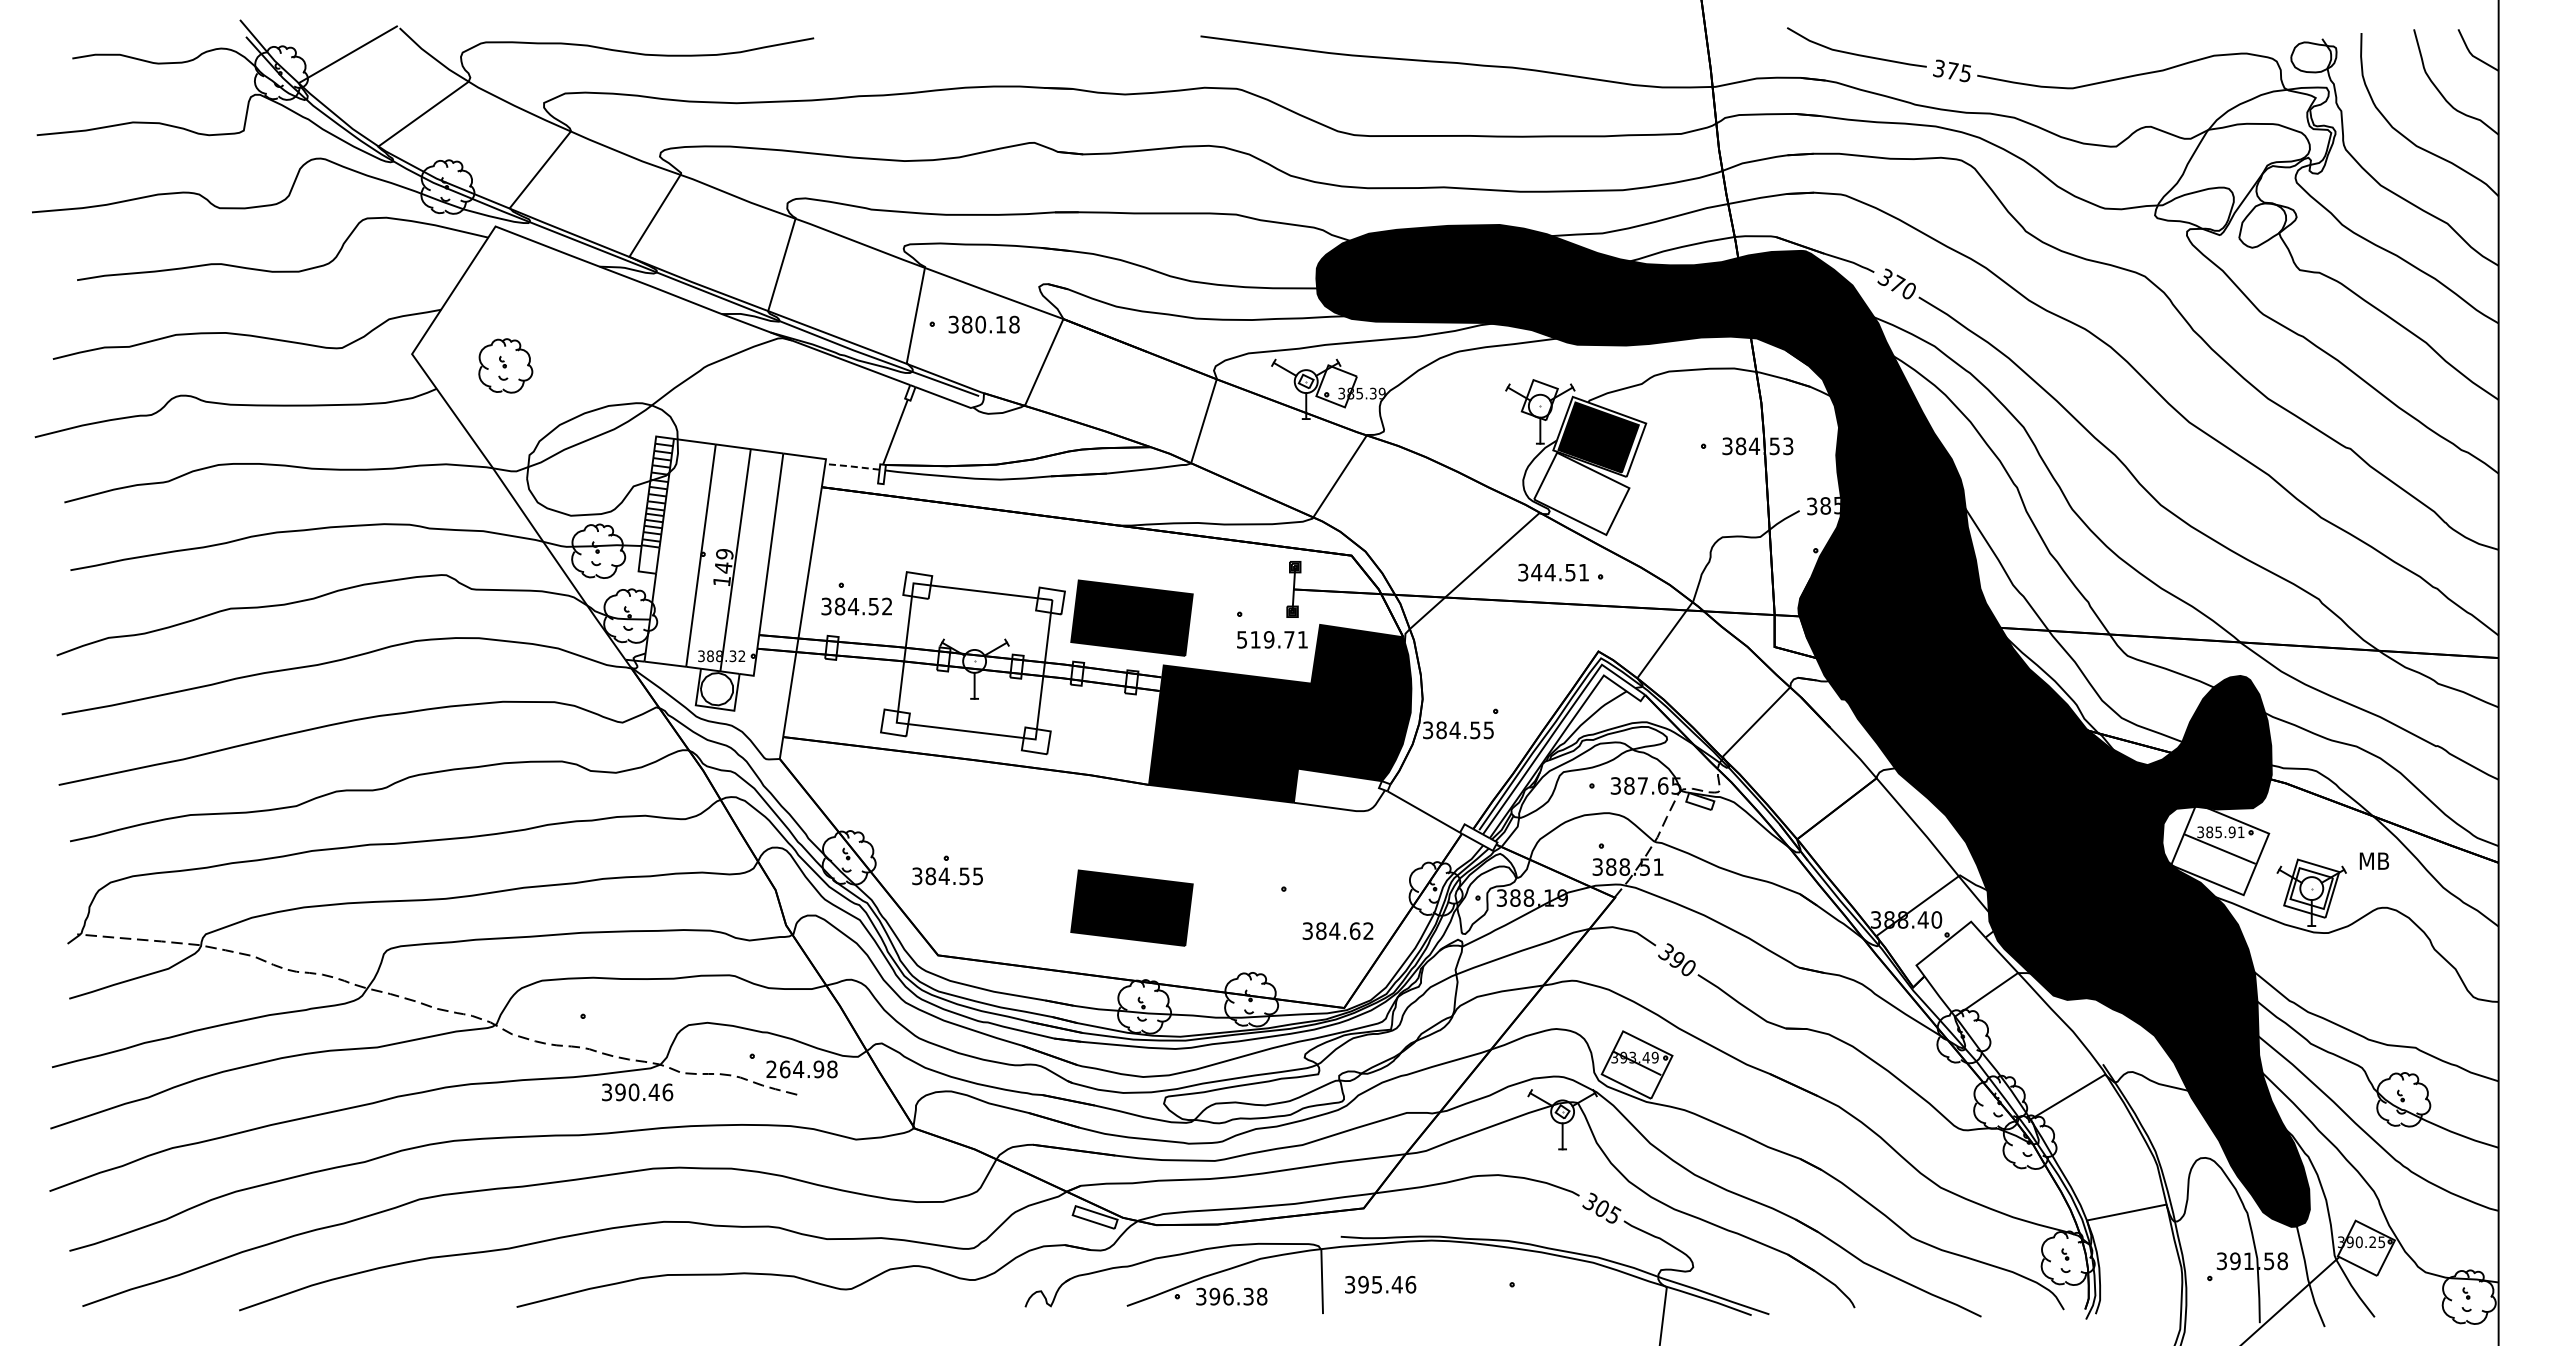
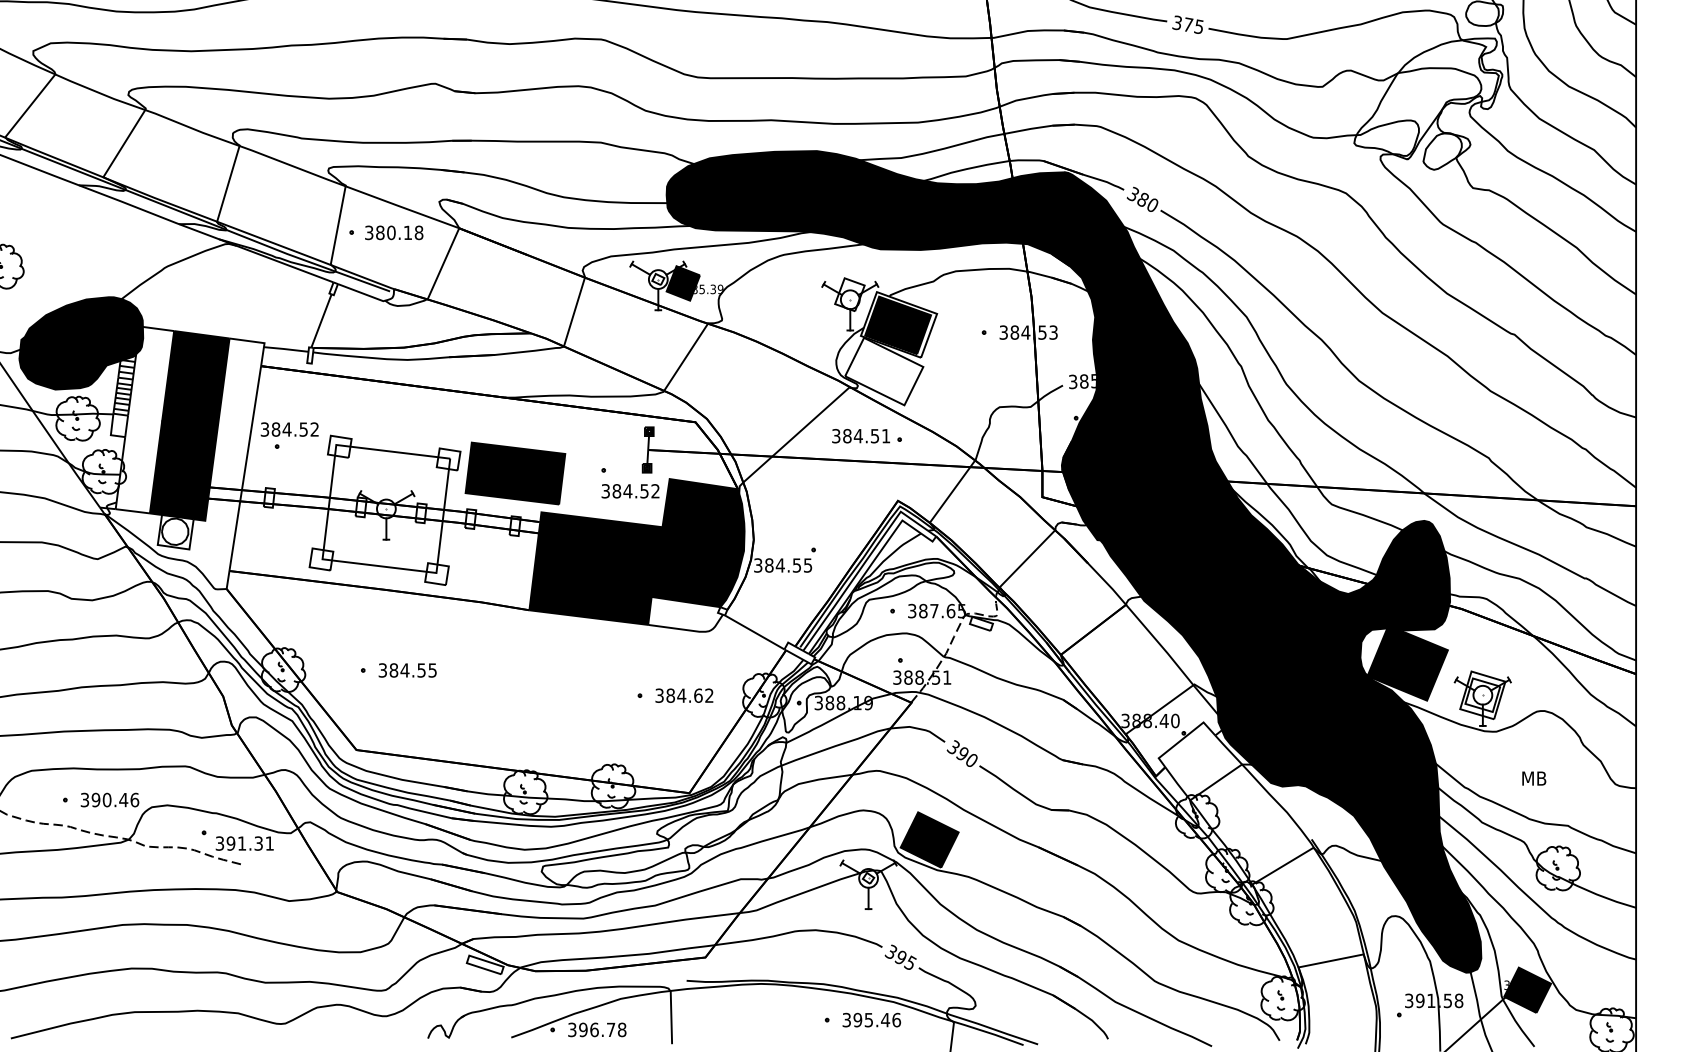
text: (1897, 283) -> (1143, 199), 370 -> 380
fill: (1336, 386) -> (683, 283), added
fill: (602, 459) -> (81, 343), added
line: (851, 466) -> (285, 349), dashed -> solid
fill: (734, 559) -> (189, 425), added
text: (1536, 572) -> (847, 436), 344.51 -> 384.51
text: (856, 606) -> (289, 429), moved
text: (1272, 639) -> (630, 491), 519.71 -> 384.52
fill: (2220, 849) -> (1408, 663), added
text: (2374, 860) -> (1534, 778), moved
text: (947, 876) -> (407, 670), moved
part: (1131, 907) -> (515, 710), removed
text: (1337, 930) -> (683, 695), moved
fill: (1636, 1064) -> (929, 839), added
text: (801, 1069) -> (244, 843), 264.98 -> 391.31
text: (637, 1092) -> (109, 800), moved
text: (1601, 1208) -> (900, 957), 305 -> 395
fill: (2365, 1247) -> (1526, 989), added
text: (1380, 1284) -> (871, 1019), moved
text: (1248, 1296) -> (610, 1029), 396.38 -> 396.78

